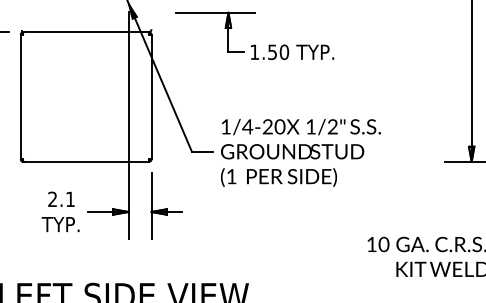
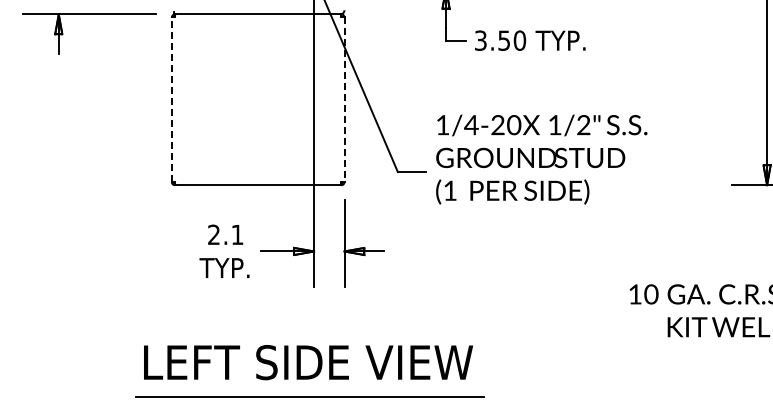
text: (254, 52) -> (480, 40), 1.50 -> 3.50
line: (20, 96) -> (171, 99), solid -> dashed
line: (151, 97) -> (344, 100), solid -> dashed
text: (300, 152) -> (541, 159), moved

